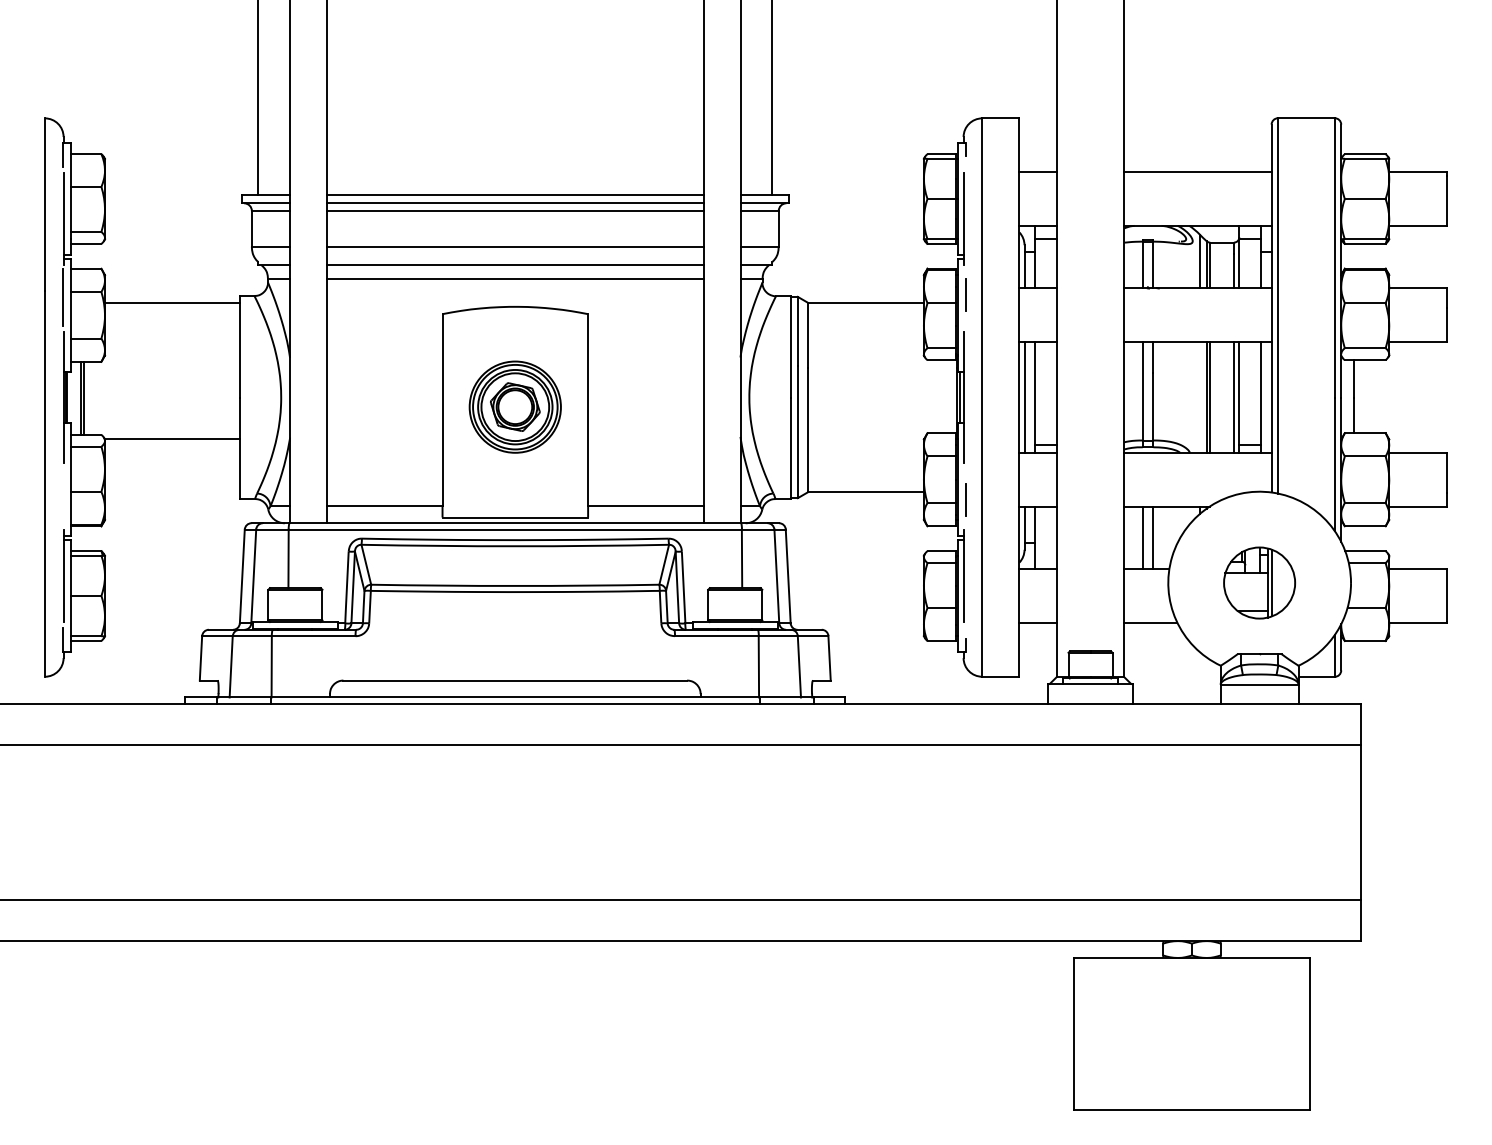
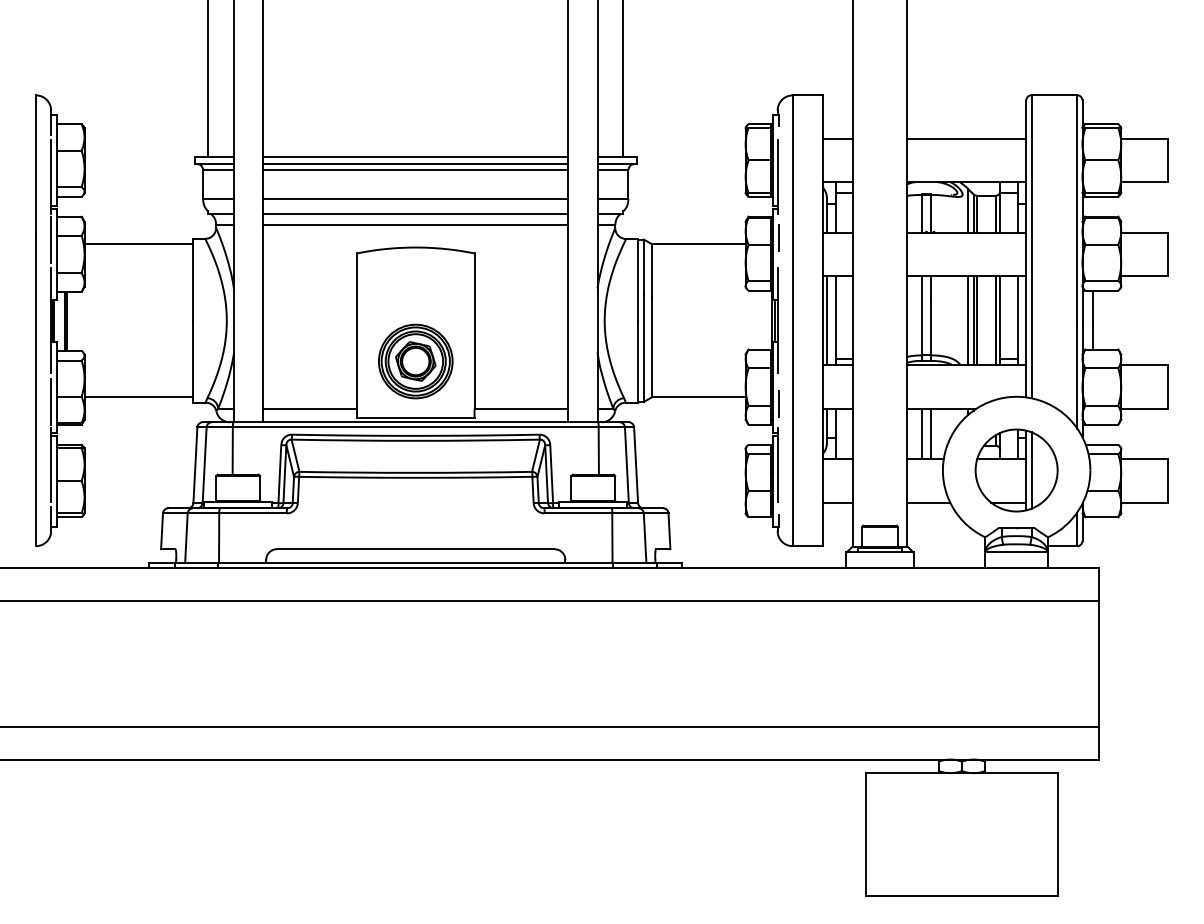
line: (1200, 397) -> (968, 320), added
part: (514, 407) -> (415, 361), moved
line: (171, 439) -> (138, 397), moved
line: (62, 497) -> (50, 401), added
part: (1259, 583) -> (1016, 470), size x1.43

